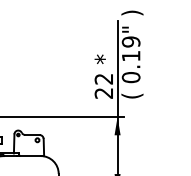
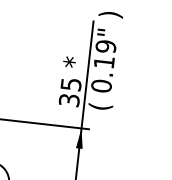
text: (103, 86) -> (69, 92), 22 -> 35

